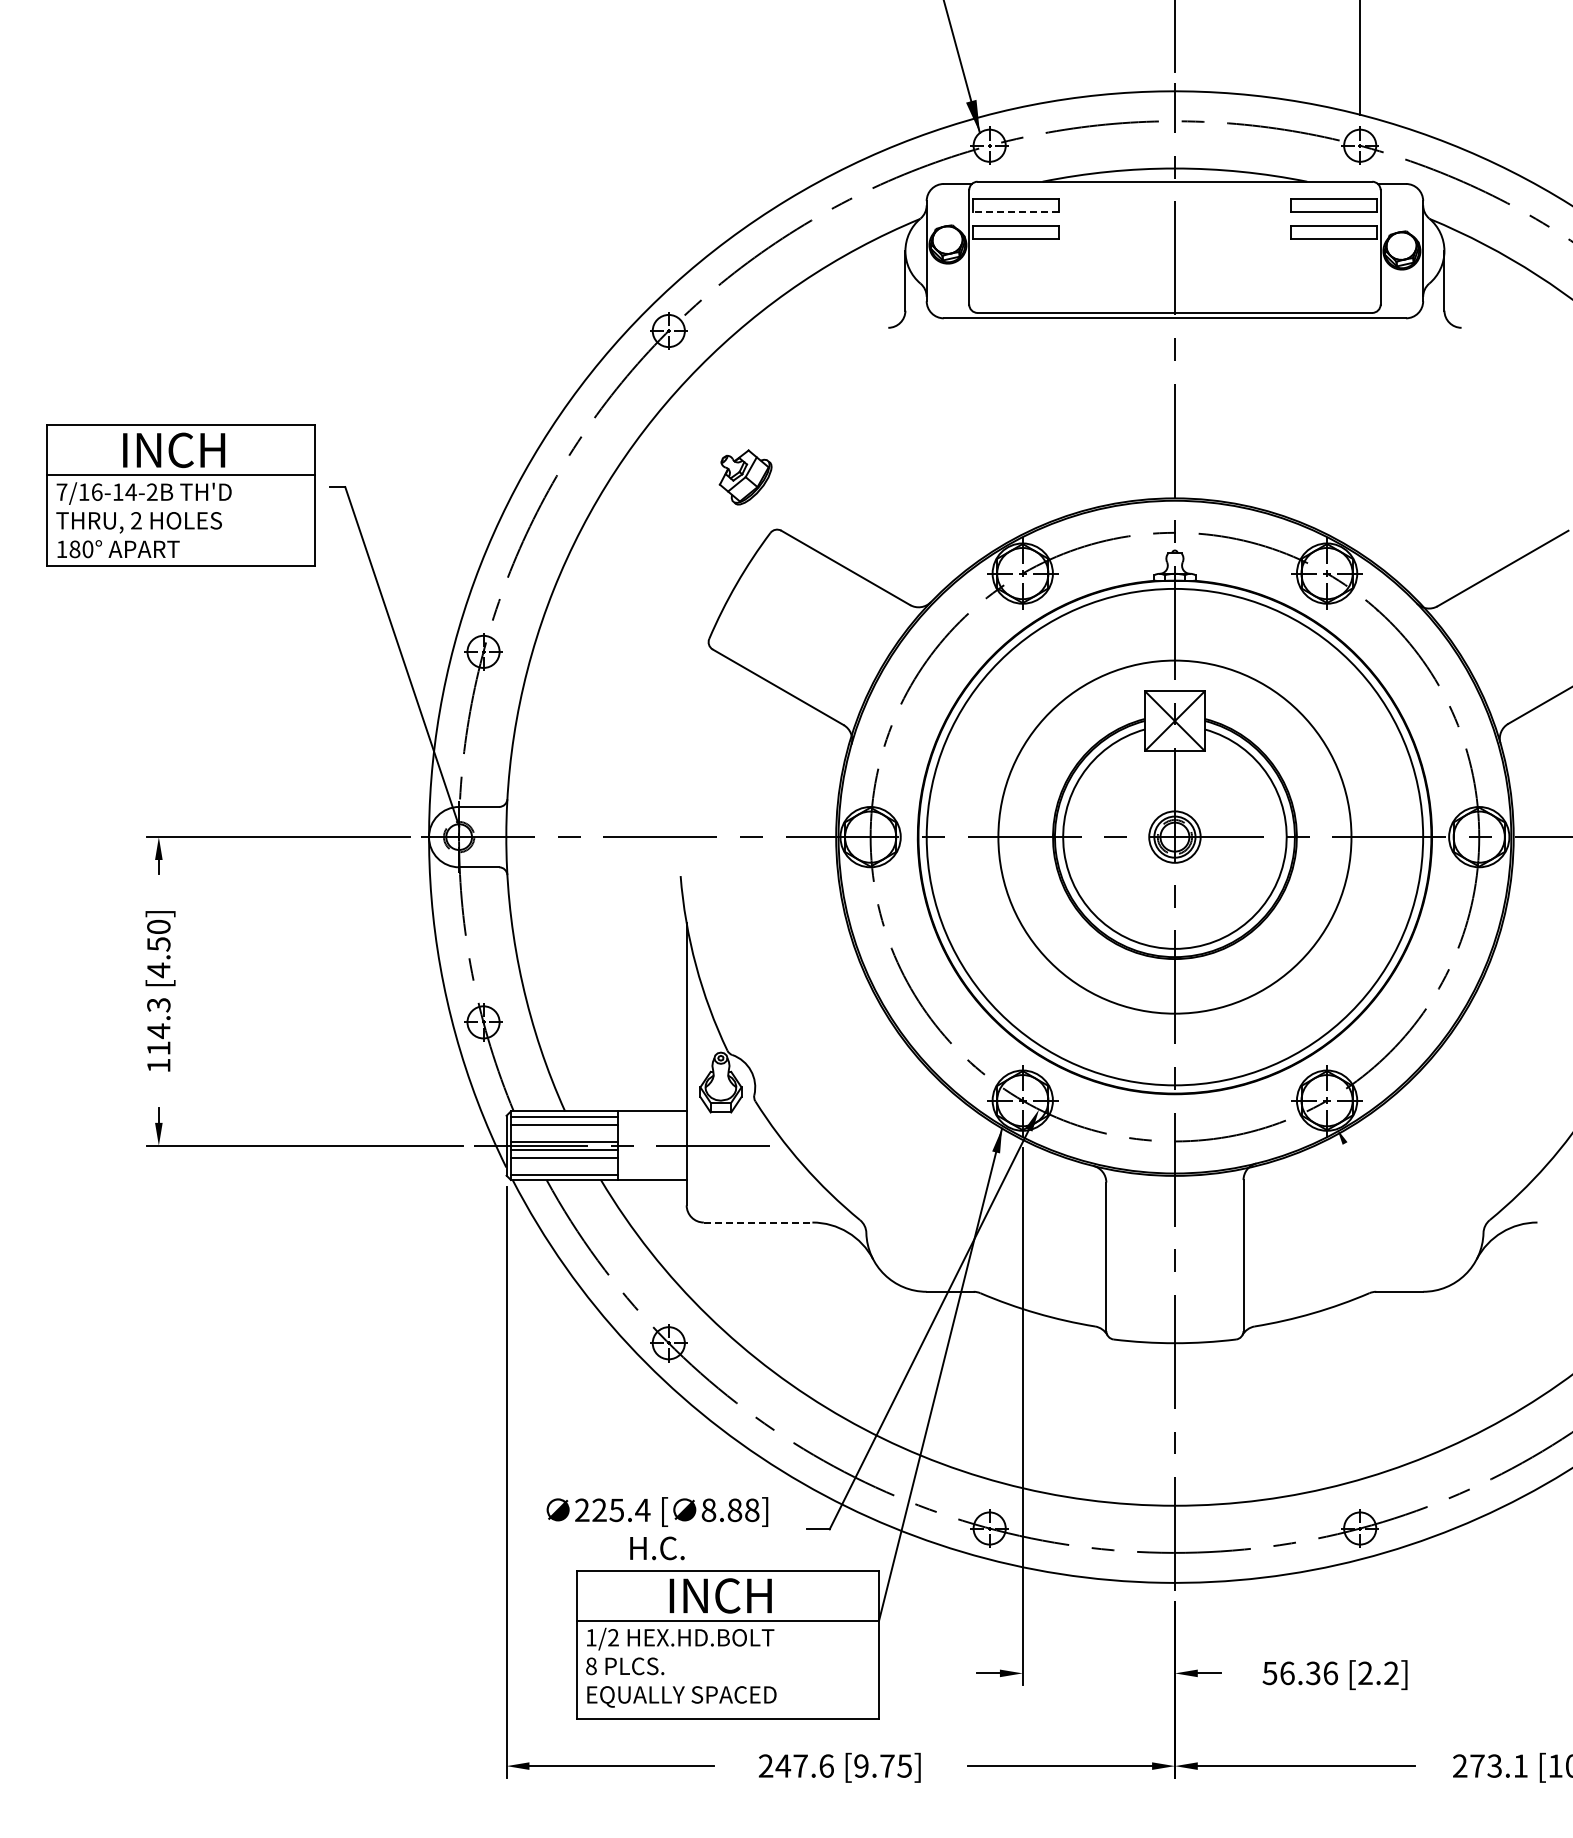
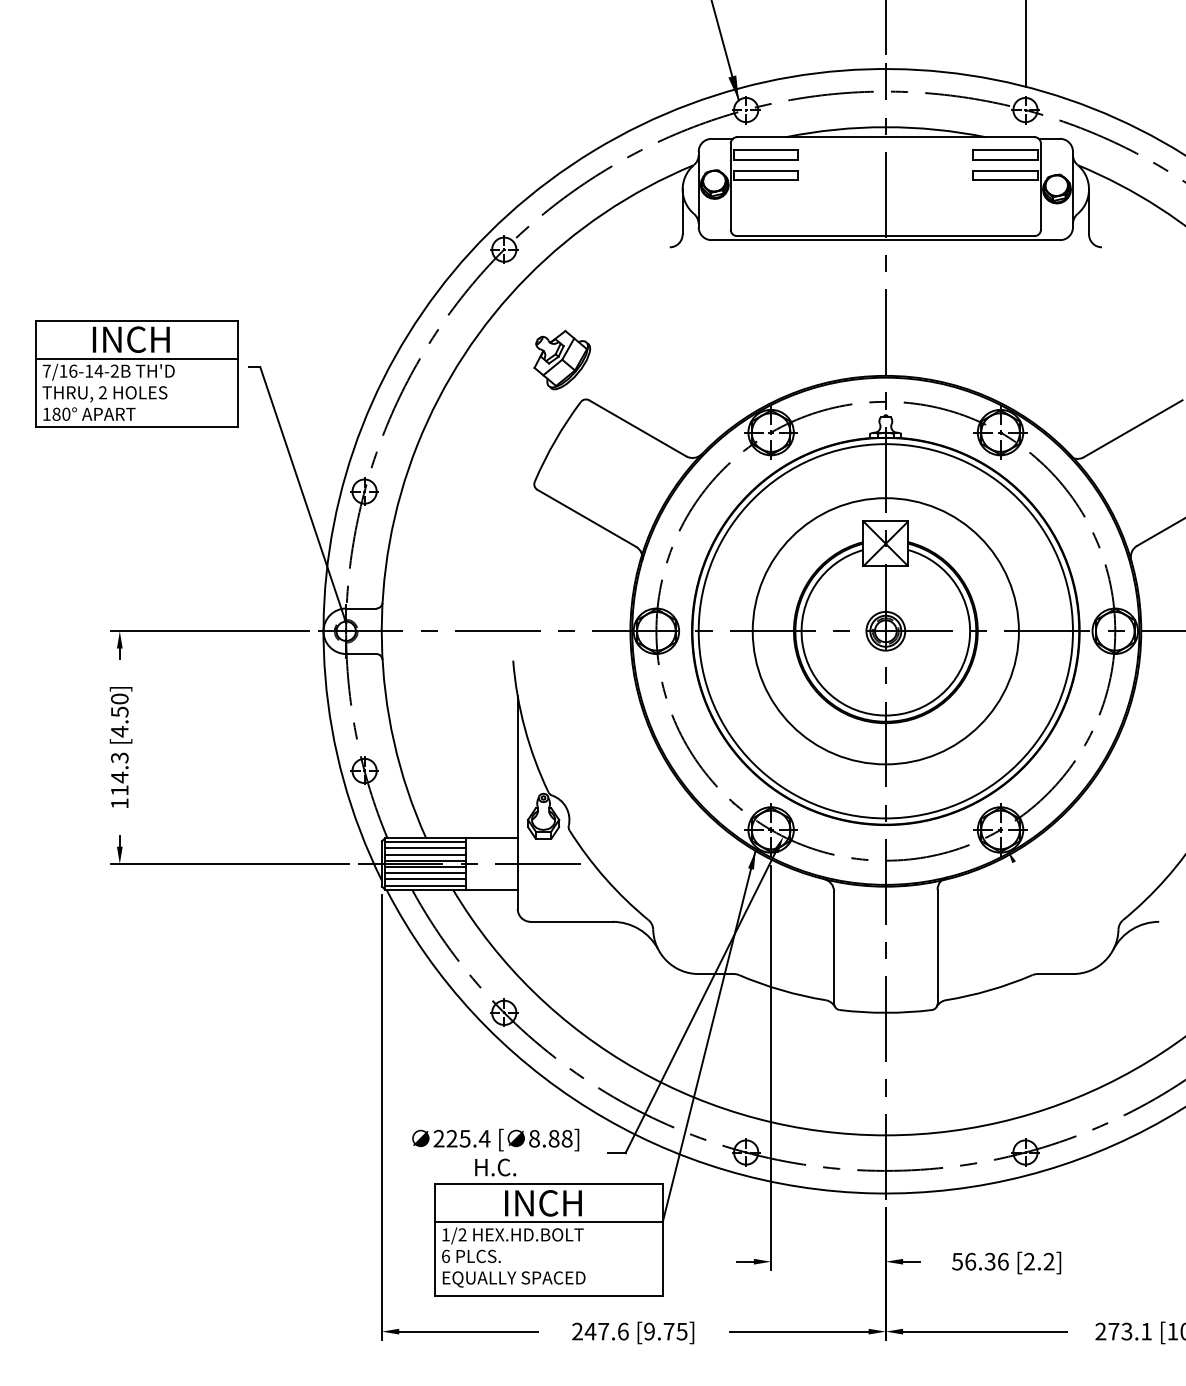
line: (1016, 211) -> (766, 159), dashed -> solid
part: (745, 477) -> (562, 360), size x1.43
line: (564, 1133) -> (425, 854), added
line: (564, 1166) -> (425, 879), added
line: (758, 1222) -> (571, 921), dashed -> solid
text: (591, 1666) -> (445, 1256), 8 -> 6

